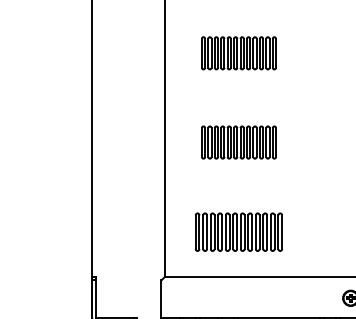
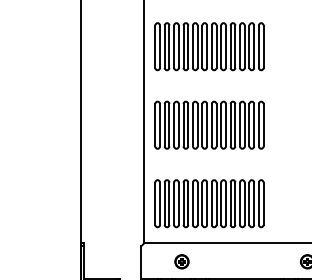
part: (238, 52) -> (209, 46), size x1.67
part: (238, 141) -> (209, 124), size x1.67
part: (238, 231) -> (209, 203), size x1.43
part: (207, 297) -> (181, 261), added

